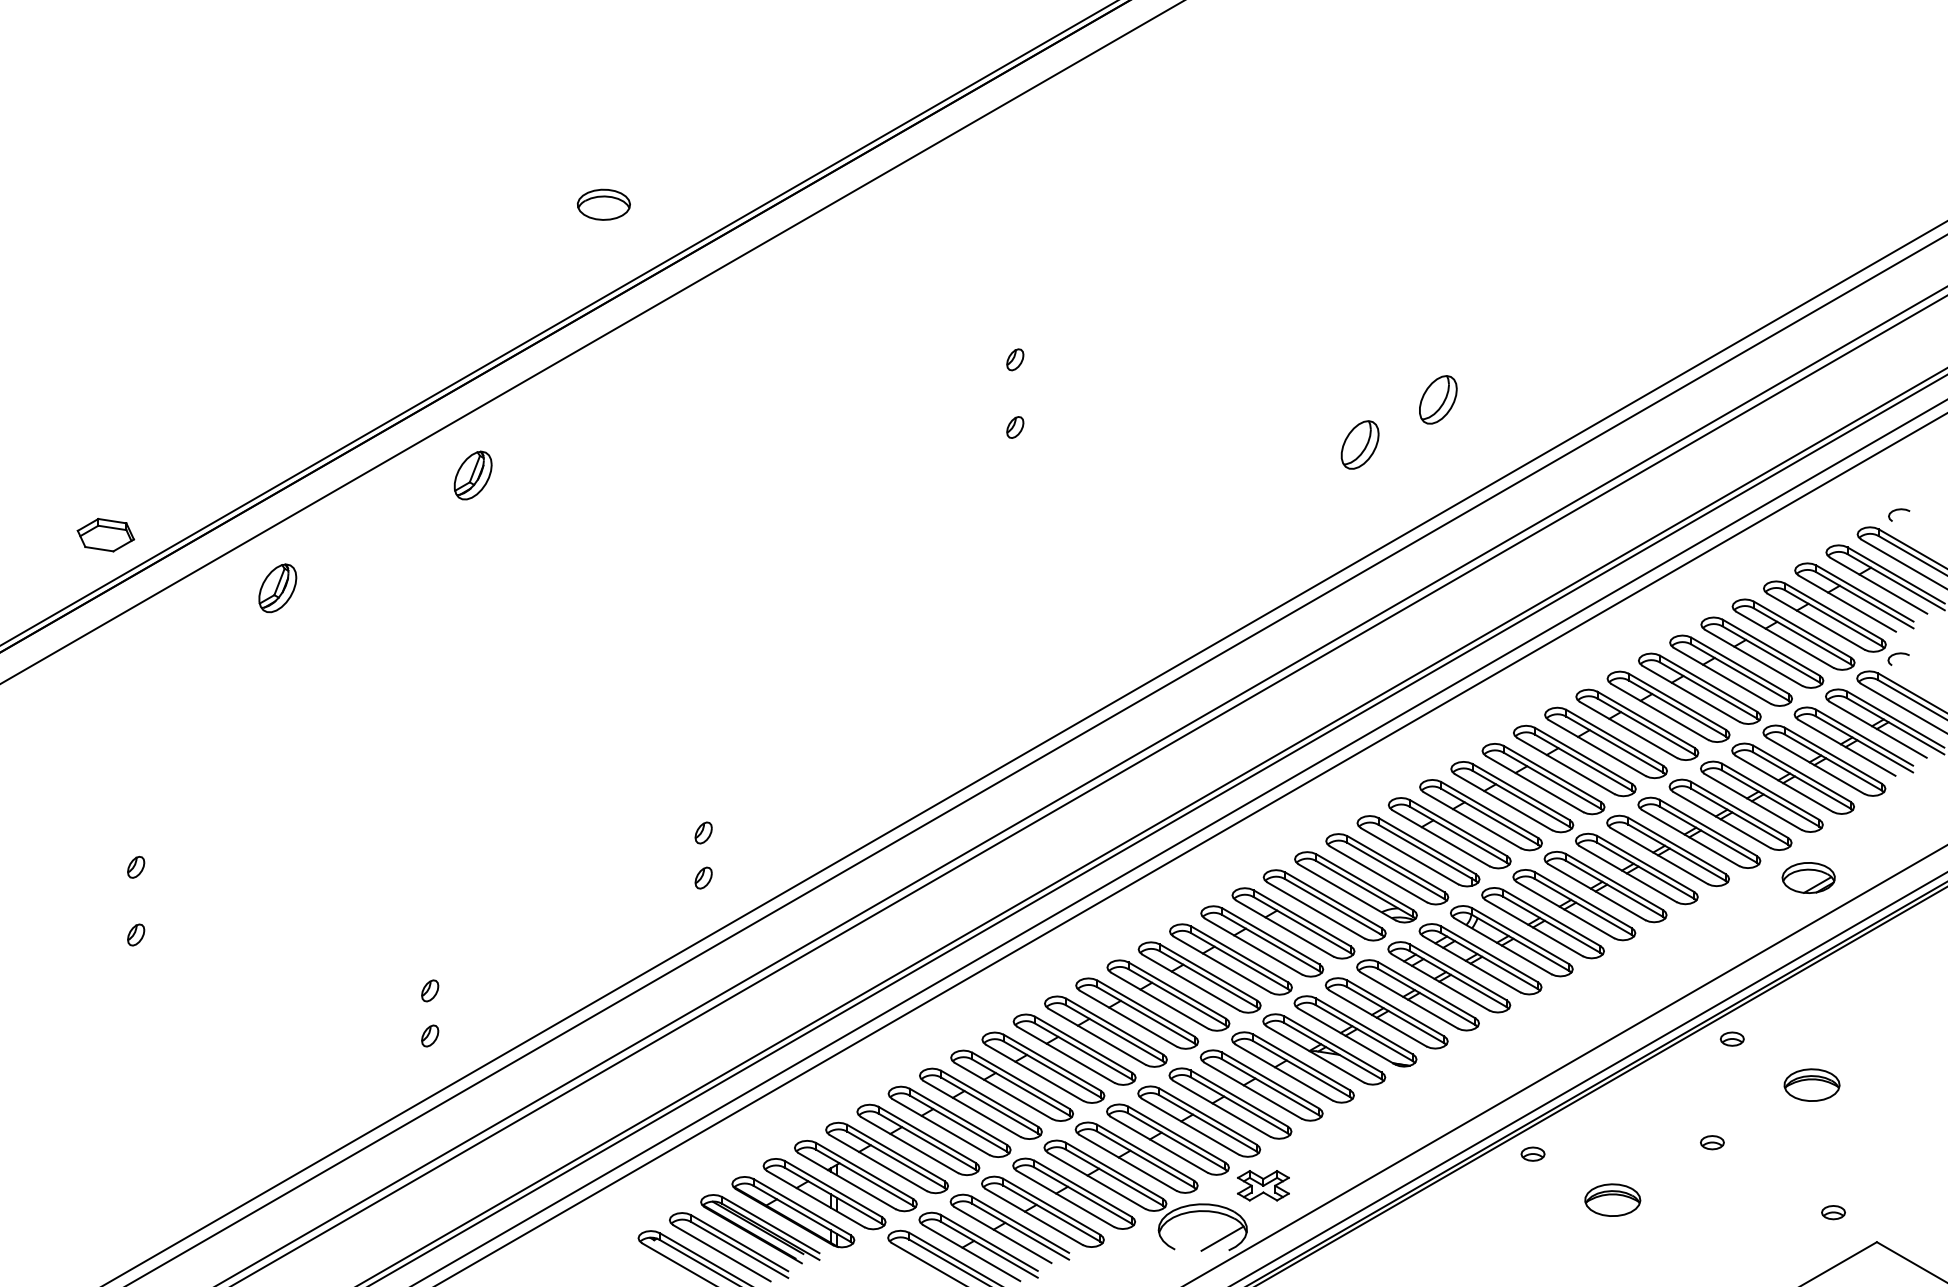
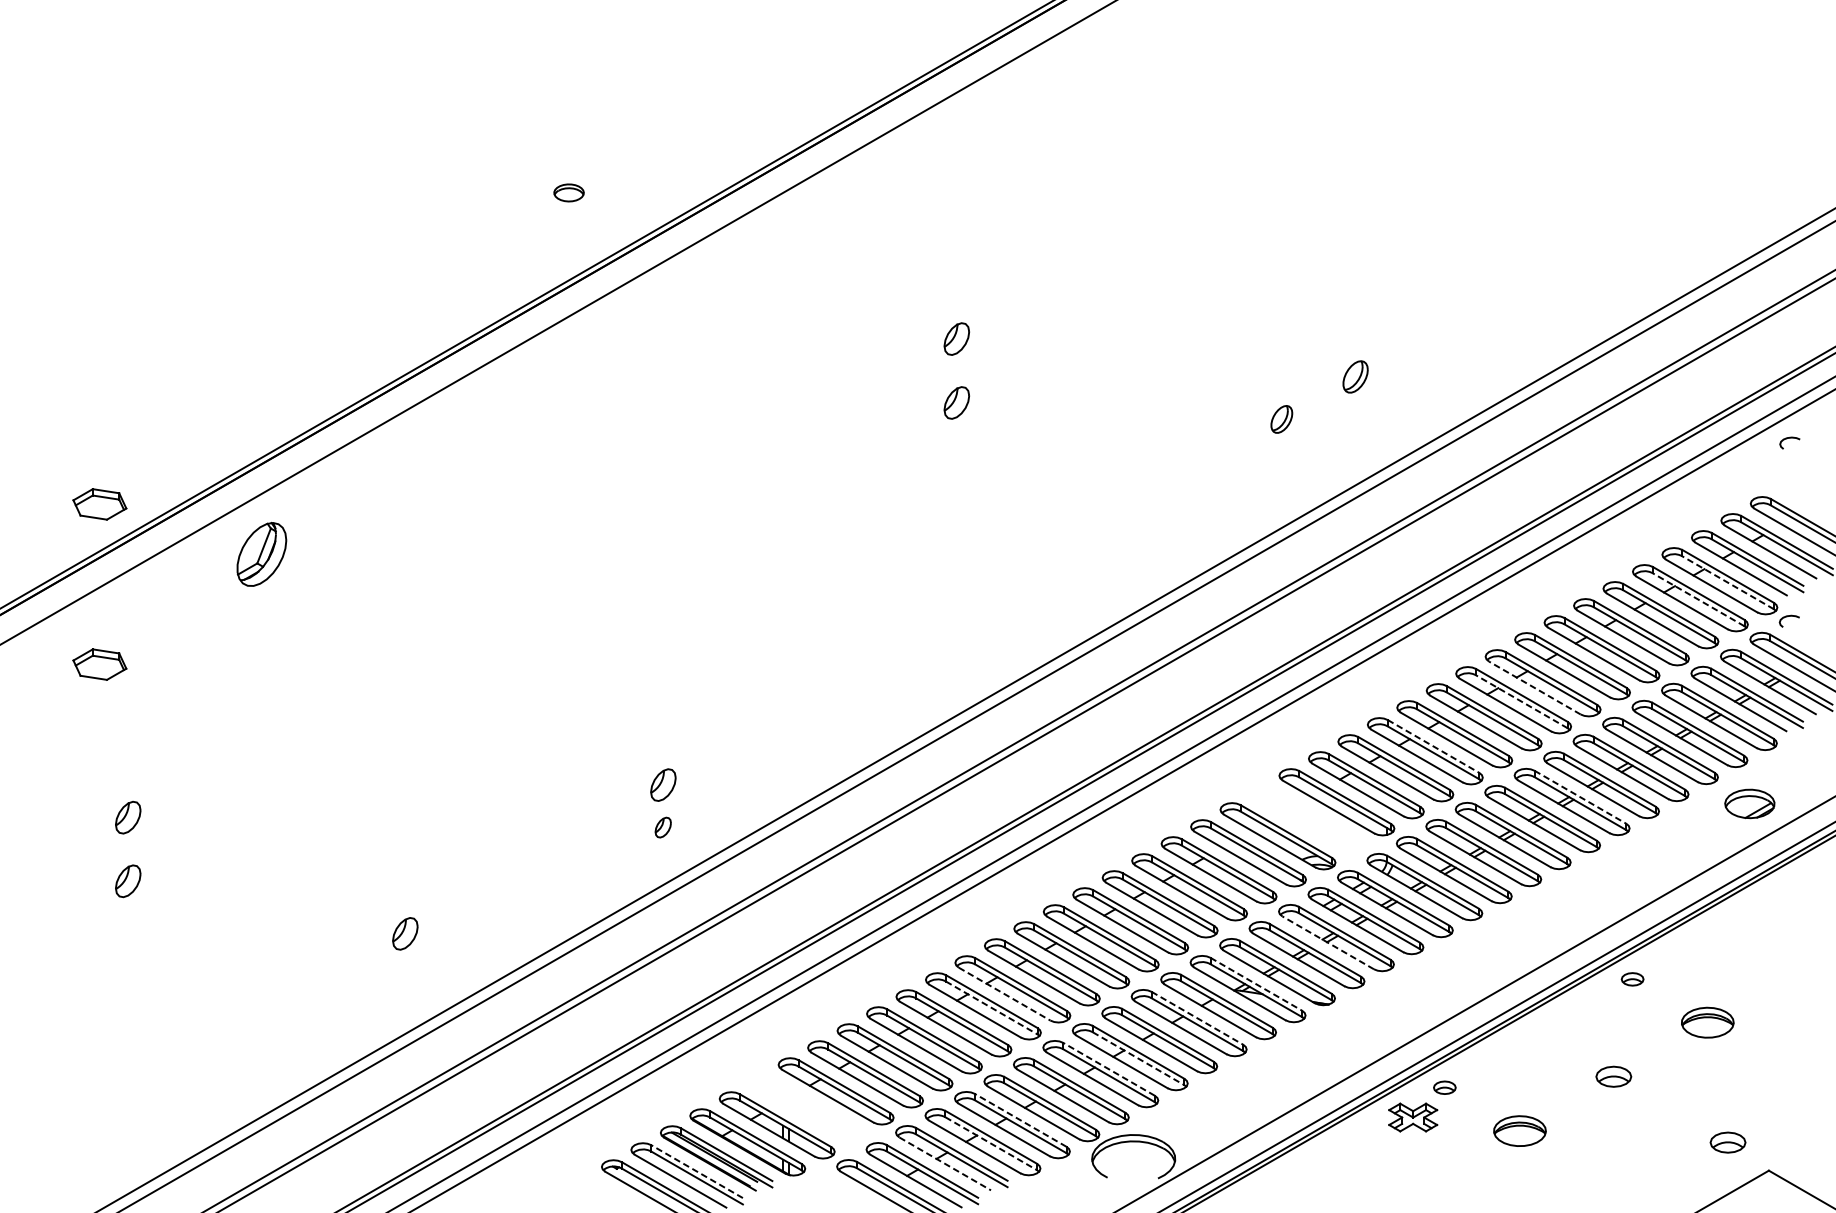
part: (603, 204) -> (568, 192), size x0.6
part: (1015, 359) -> (957, 338), size x1.6
part: (1438, 399) -> (1355, 376), size x0.7
part: (1015, 427) -> (957, 402), size x1.6
part: (1359, 444) -> (1281, 418), size x0.6
part: (472, 475) -> (445, 448), removed
curve: (1899, 510) -> (1790, 438), moved
part: (277, 588) -> (261, 554), size x1.4
line: (1833, 618) -> (1727, 582), solid -> dashed
line: (1801, 636) -> (1697, 599), solid -> dashed
part: (105, 704) -> (99, 663), added
line: (1628, 729) -> (1534, 687), solid -> dashed
line: (1614, 744) -> (1521, 701), solid -> dashed
line: (1521, 792) -> (1433, 746), solid -> dashed
part: (703, 832) -> (663, 784), size x1.6
line: (1677, 846) -> (1580, 797), solid -> dashed
part: (136, 866) -> (128, 816), size x1.6
part: (1387, 869) -> (1307, 819), removed
part: (1808, 877) -> (1749, 803), moved
part: (136, 934) -> (128, 880), size x1.6
part: (430, 990) -> (405, 933), size x1.6
line: (1408, 1000) -> (1327, 942), solid -> dashed
part: (430, 1035) -> (405, 975), removed
line: (1333, 1044) -> (1256, 984), solid -> dashed
line: (1066, 1055) -> (1005, 994), solid -> dashed
line: (1052, 1069) -> (991, 1007), solid -> dashed
line: (1270, 1080) -> (1197, 1018), solid -> dashed
line: (1208, 1123) -> (1138, 1058), solid -> dashed
line: (1176, 1134) -> (1108, 1069), solid -> dashed
part: (1712, 1142) -> (1613, 1076), size x1.6
part: (855, 1176) -> (806, 1108), removed
part: (1263, 1185) -> (1413, 1117), moved
line: (1082, 1188) -> (1020, 1120), solid -> dashed
part: (1833, 1212) -> (1727, 1142), size x1.6
line: (1052, 1213) -> (991, 1143), solid -> dashed
line: (1003, 1235) -> (945, 1164), solid -> dashed
line: (1222, 1238) -> (1152, 1167), removed
line: (739, 1242) -> (697, 1170), solid -> dashed

